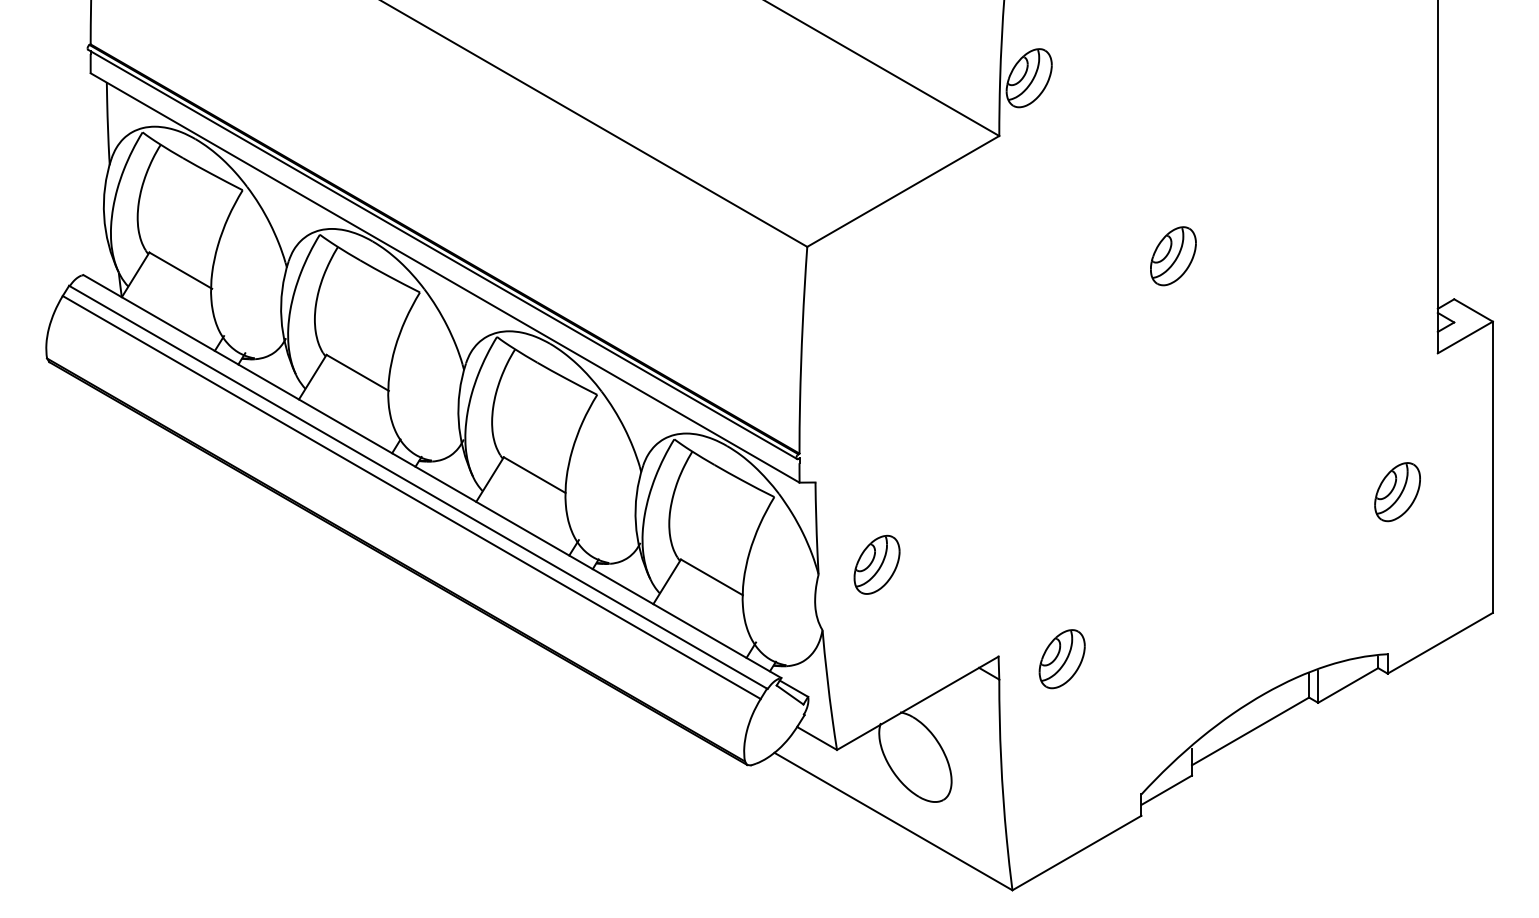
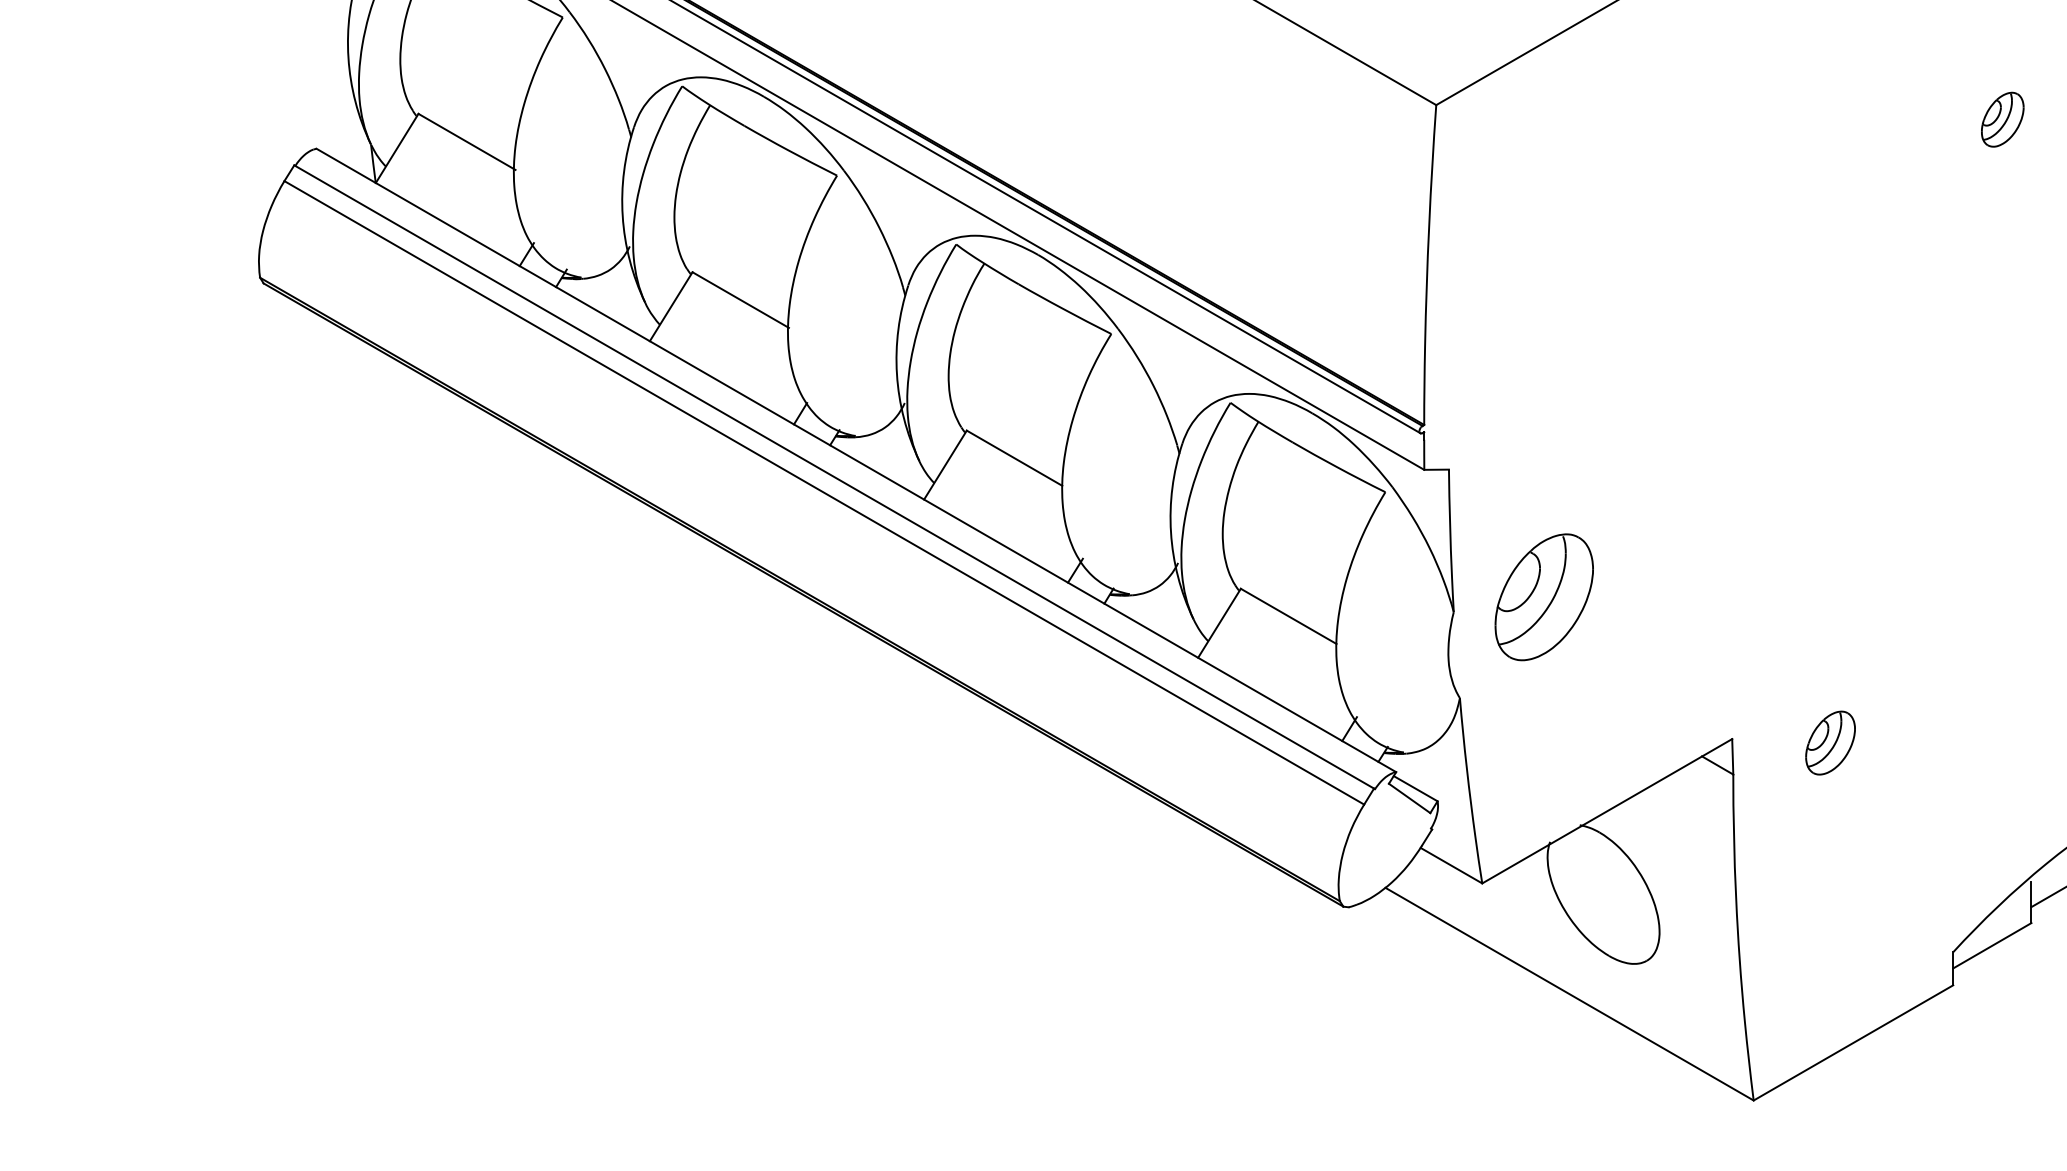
part: (1173, 256) -> (2002, 119), size x0.6
part: (876, 564) -> (1543, 596), size x1.4
part: (1061, 659) -> (1829, 743), size x0.7

